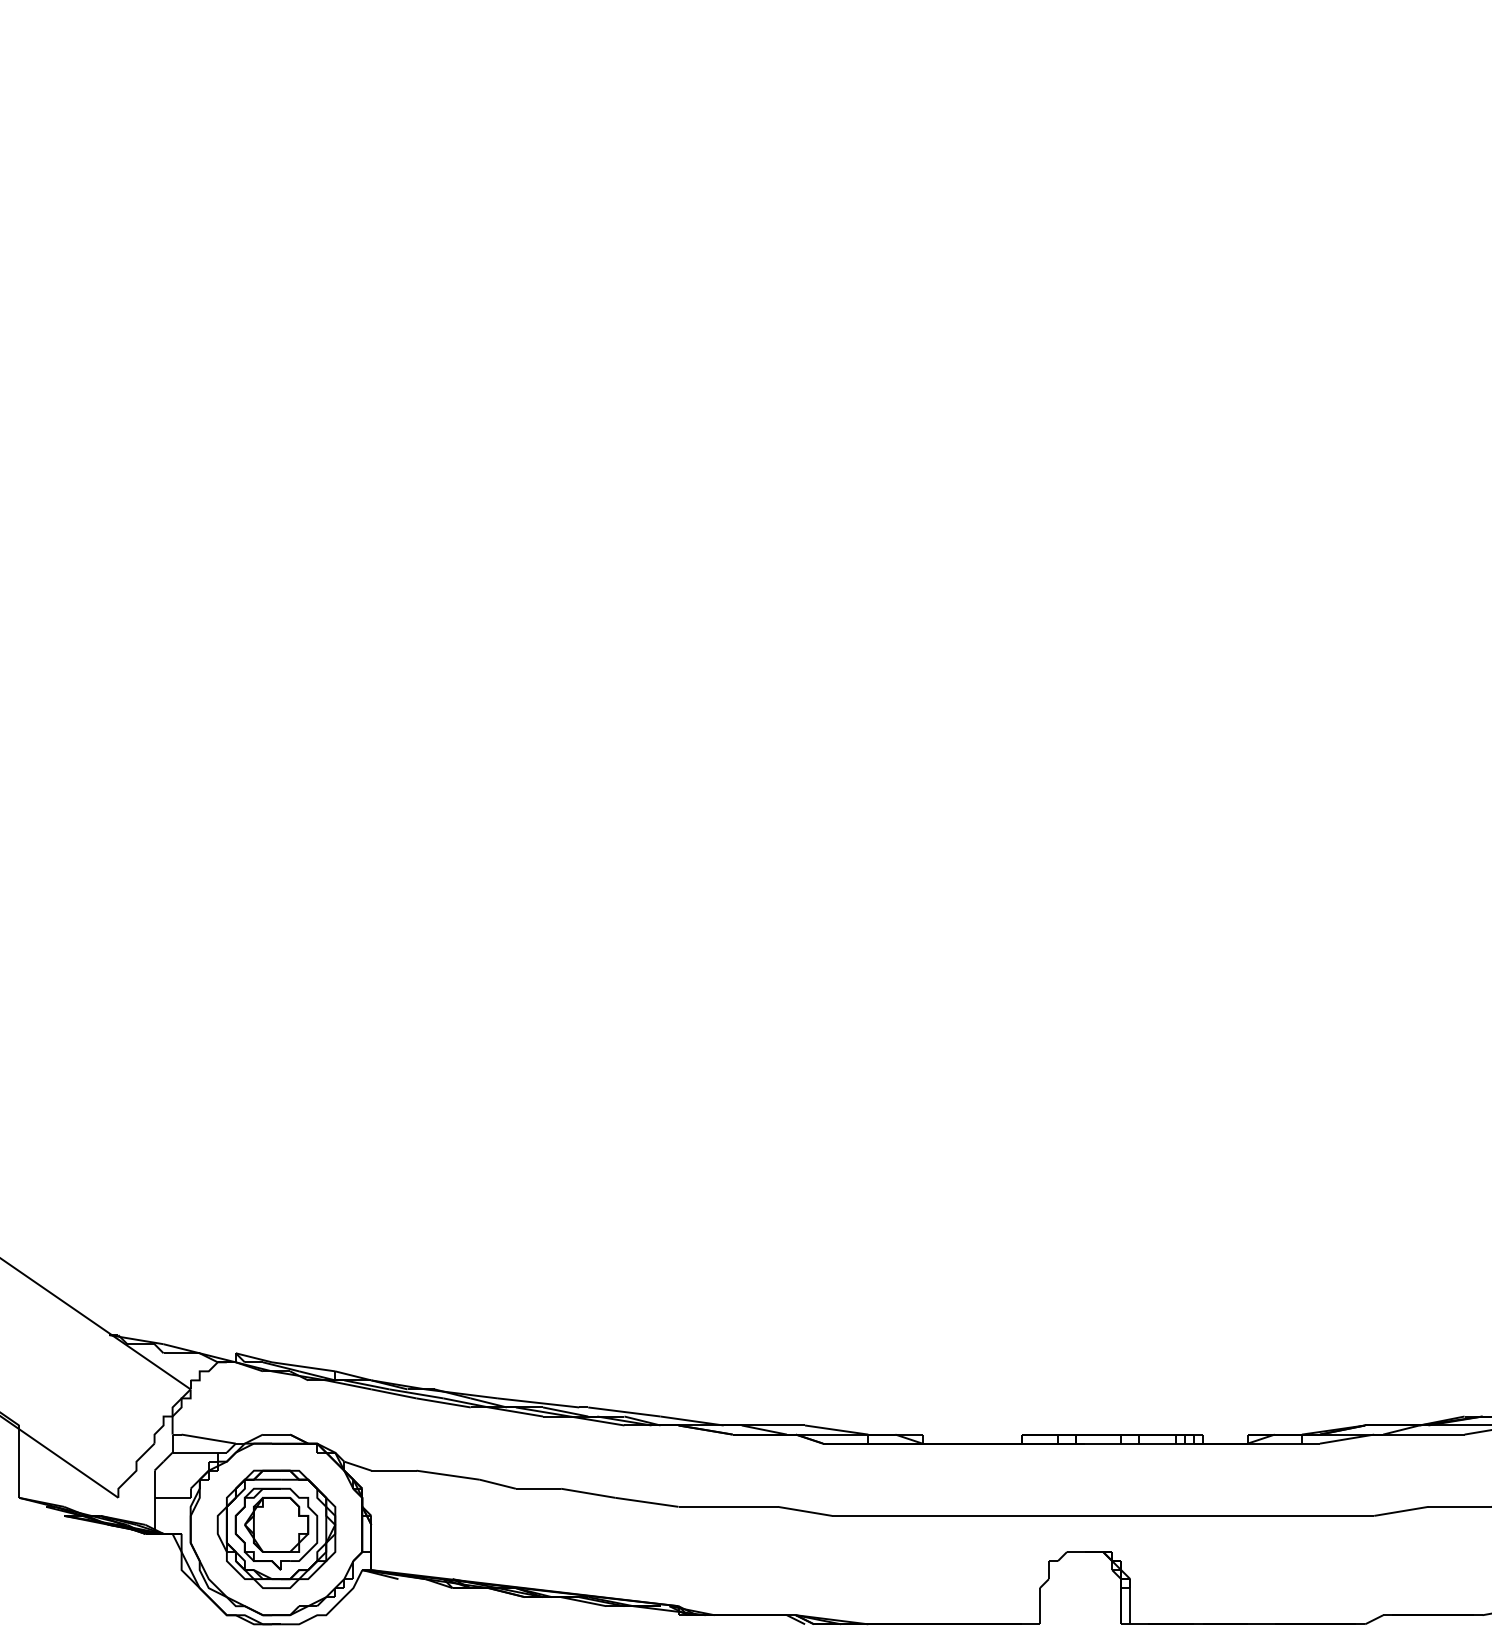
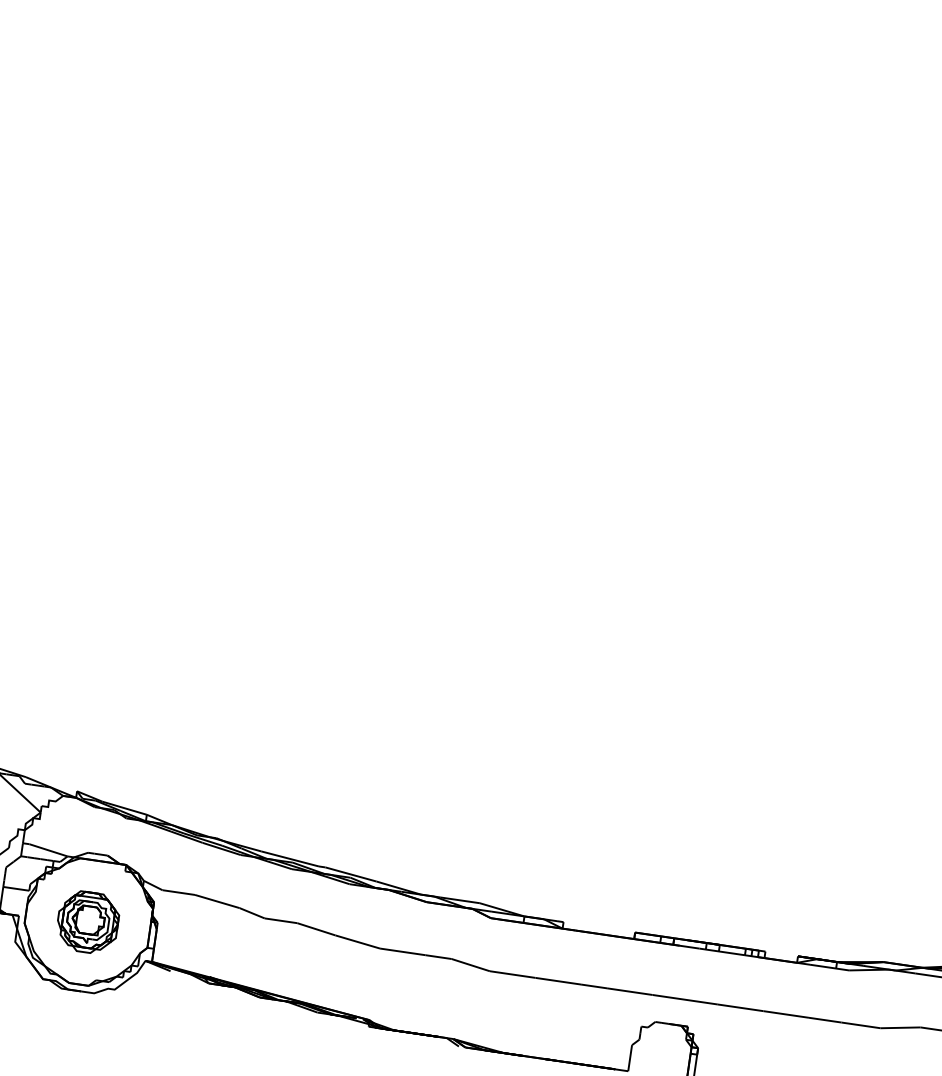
part: (276, 1528) -> (87, 921), size x0.7

